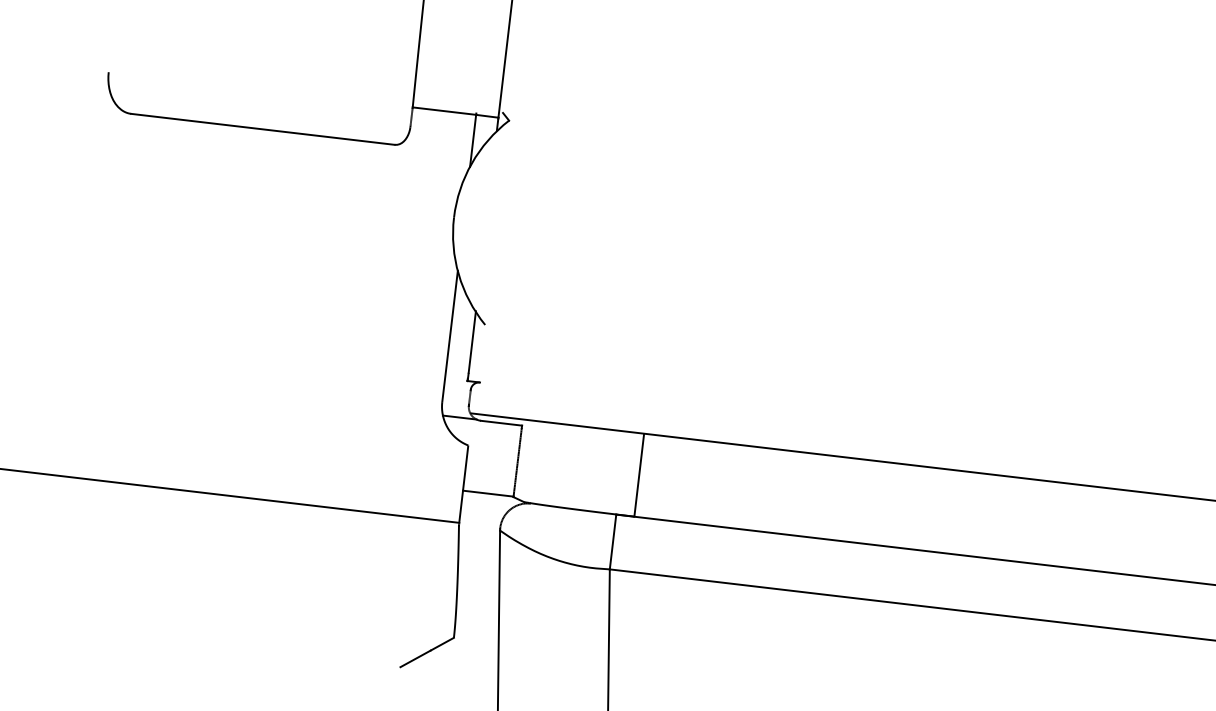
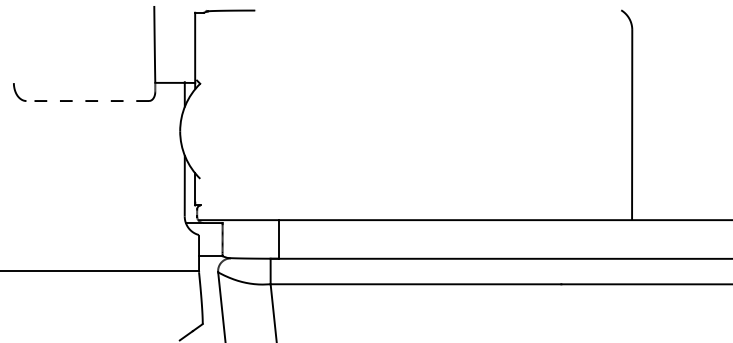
line: (262, 130) -> (87, 101), solid -> dashed

